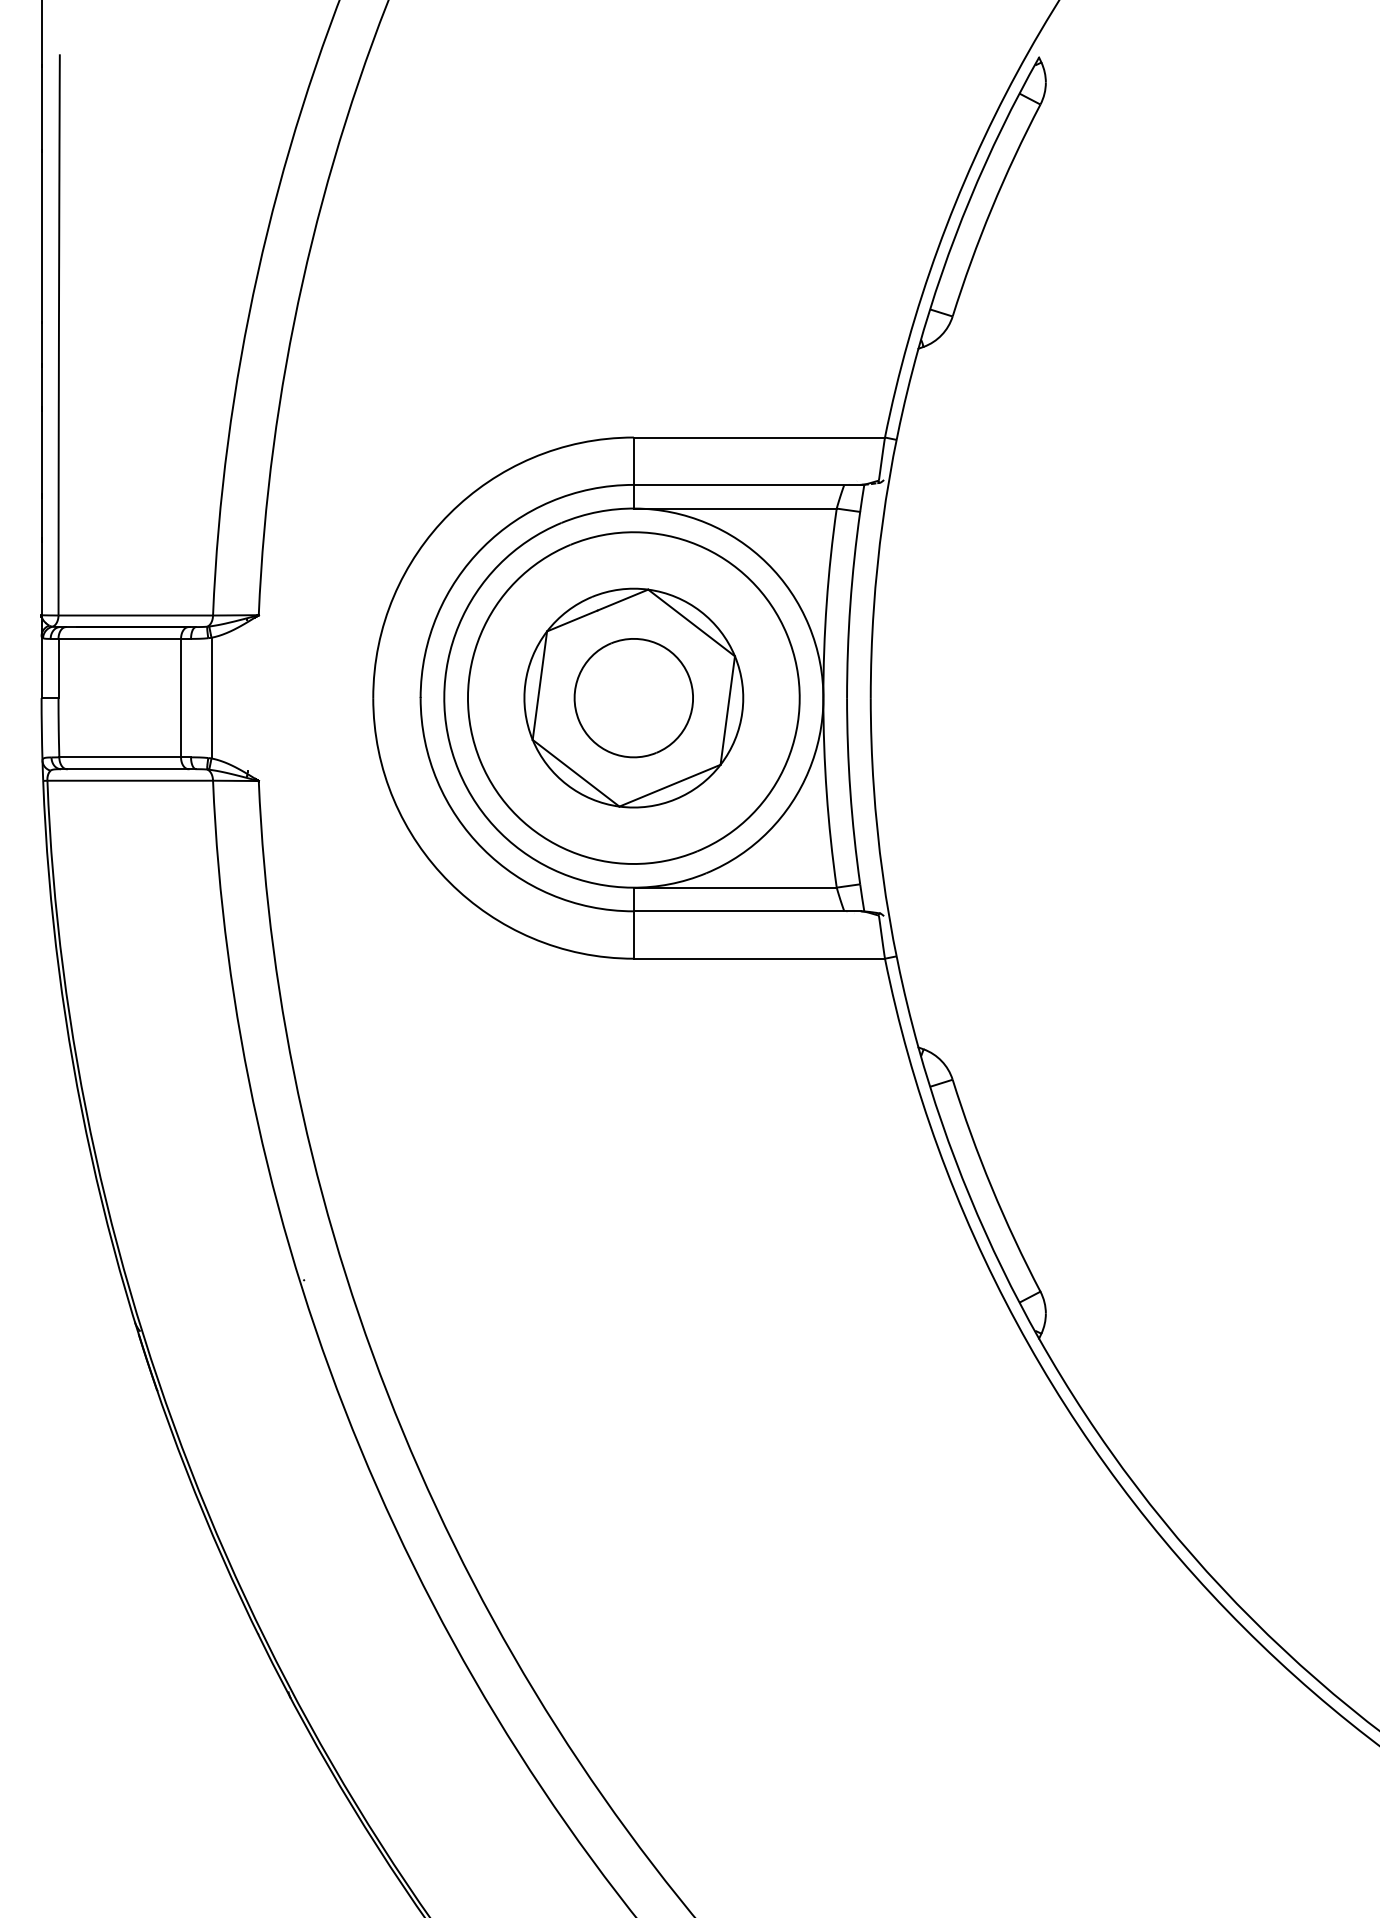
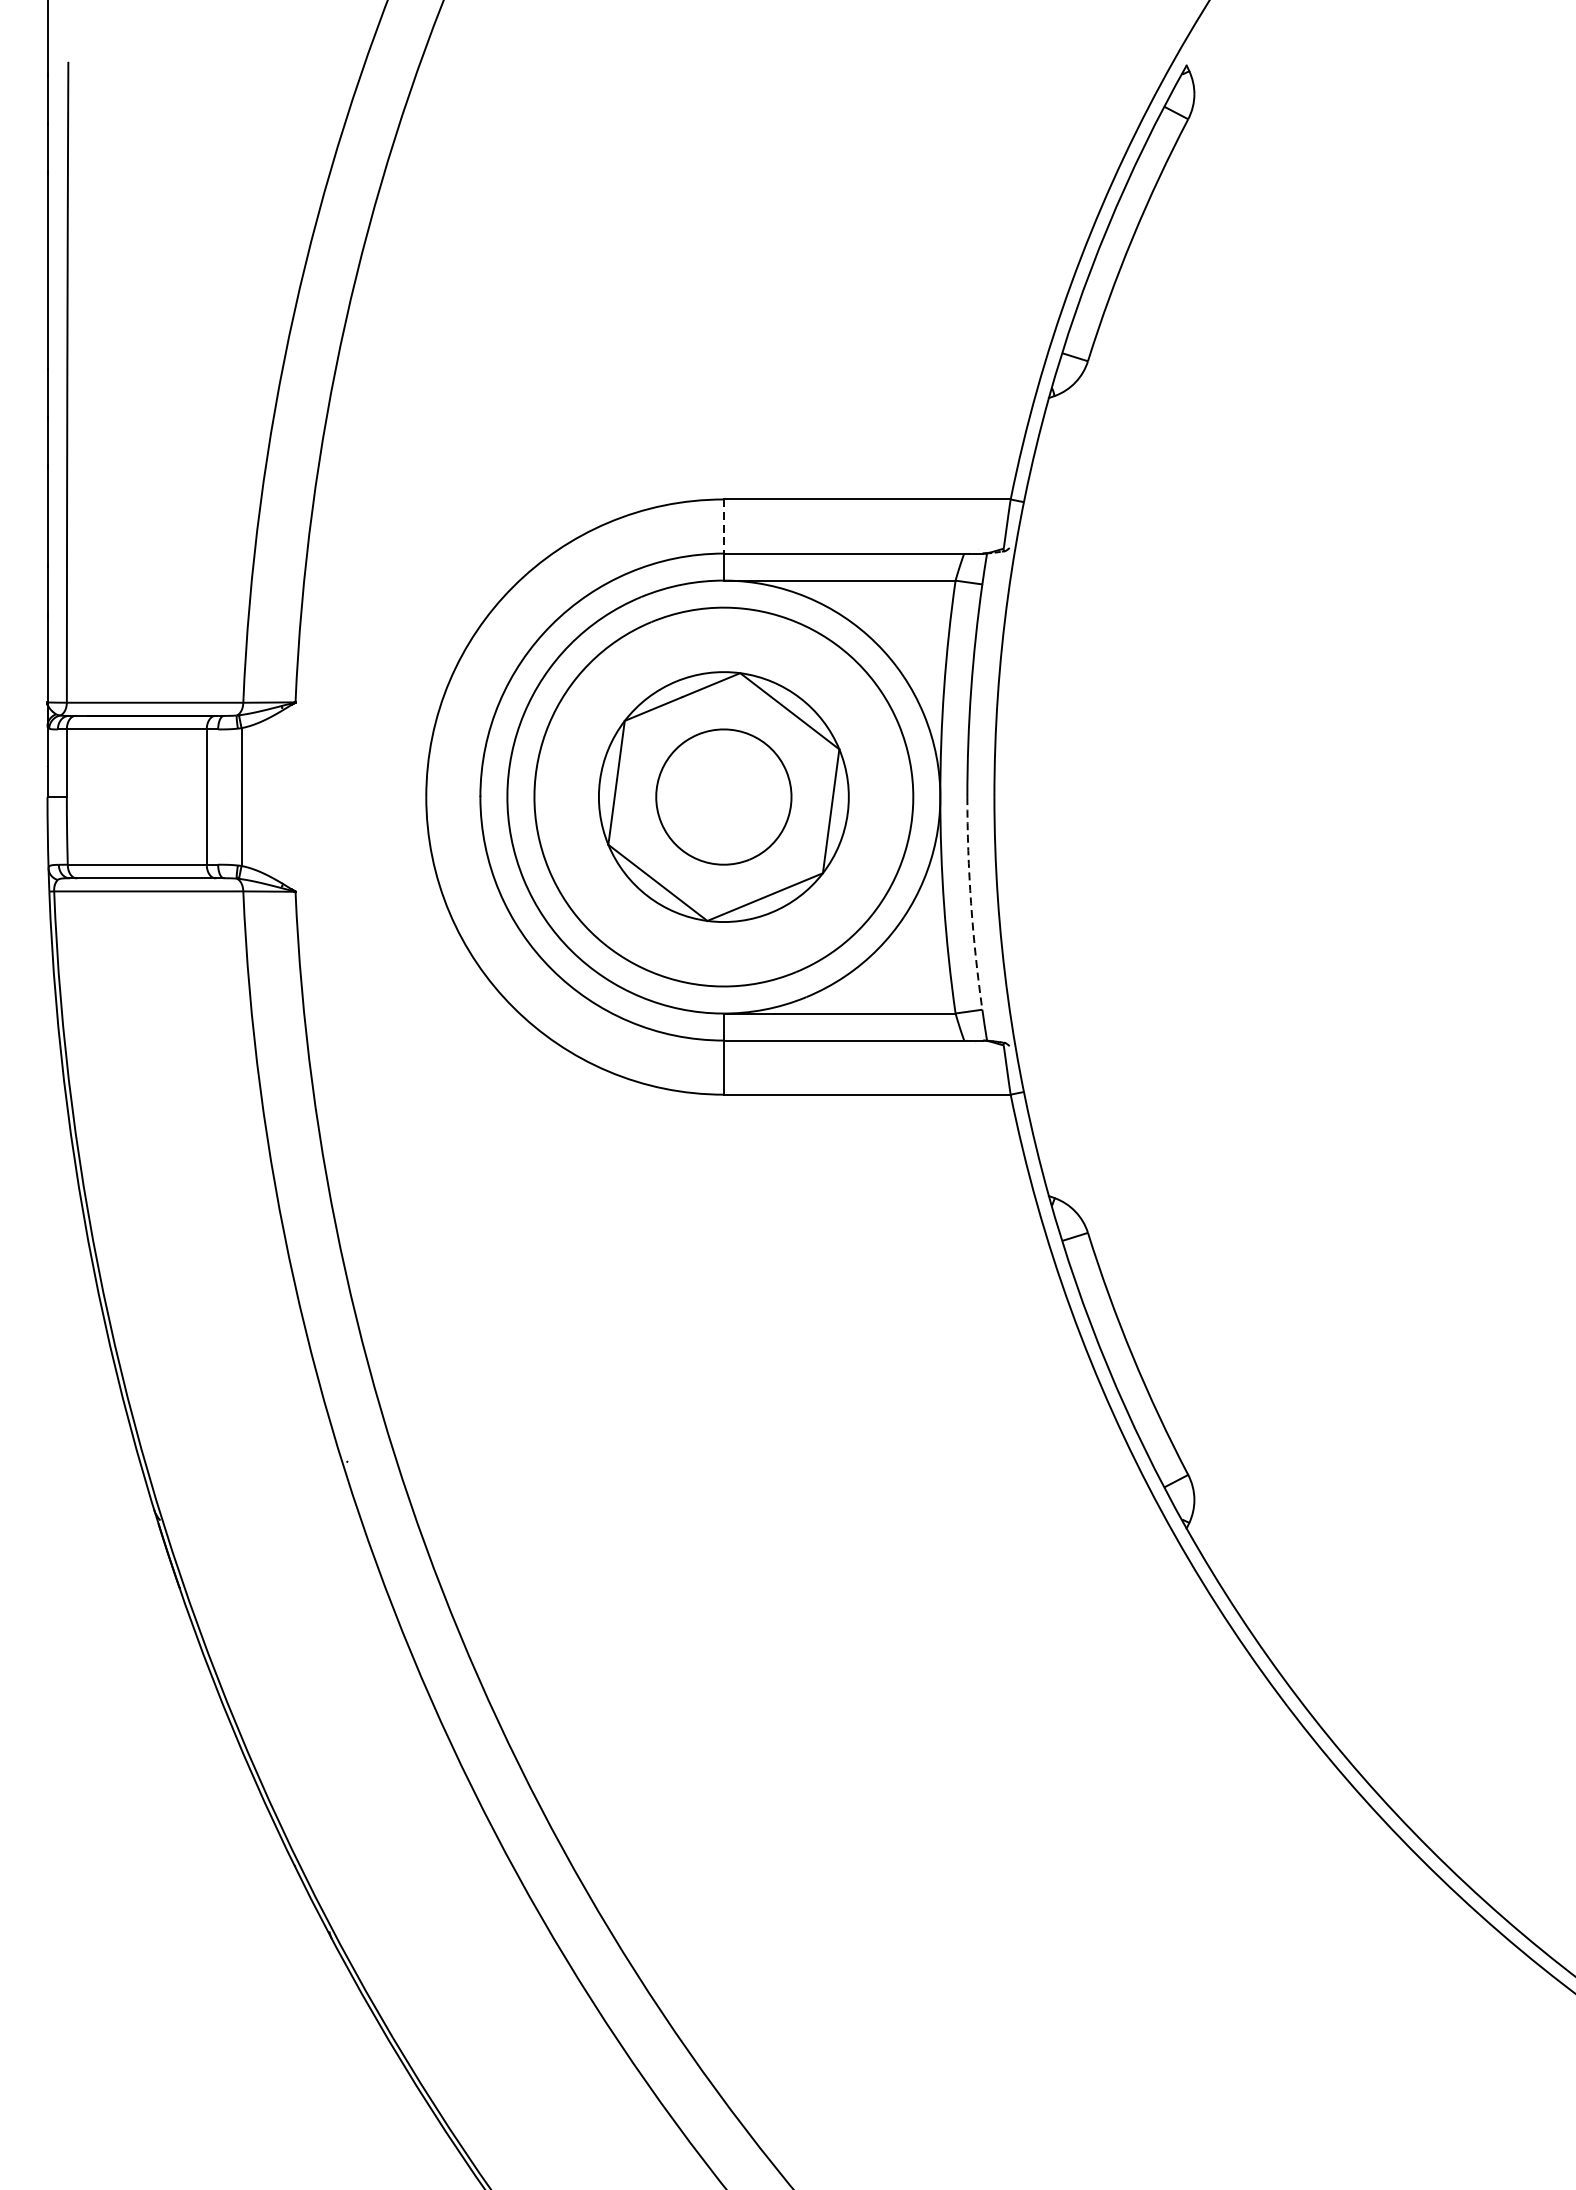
line: (633, 461) -> (723, 526), solid -> dashed
arc: (850, 791) -> (971, 903), solid -> dashed

